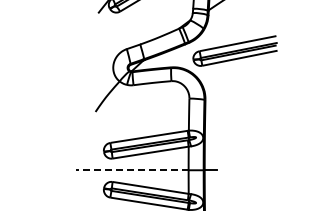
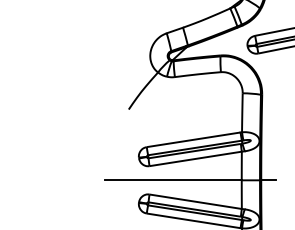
line: (131, 170) -> (172, 180), dashed -> solid

